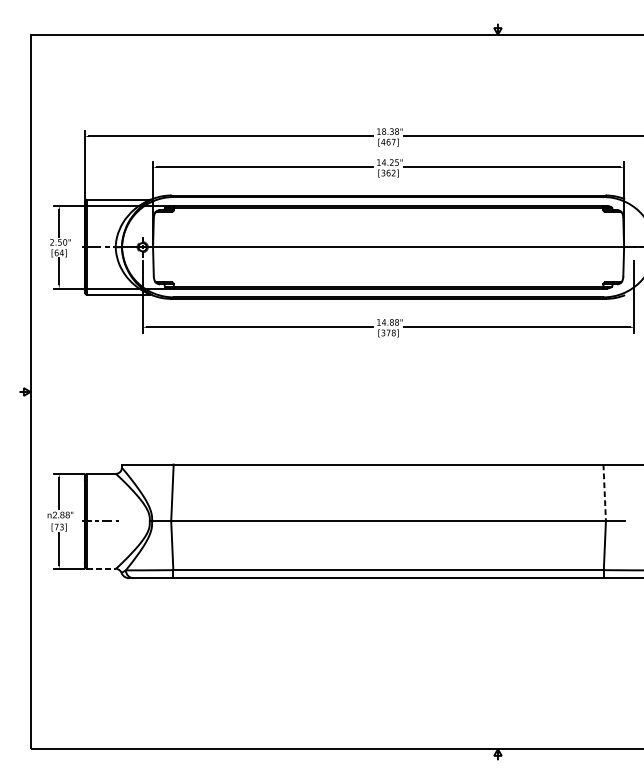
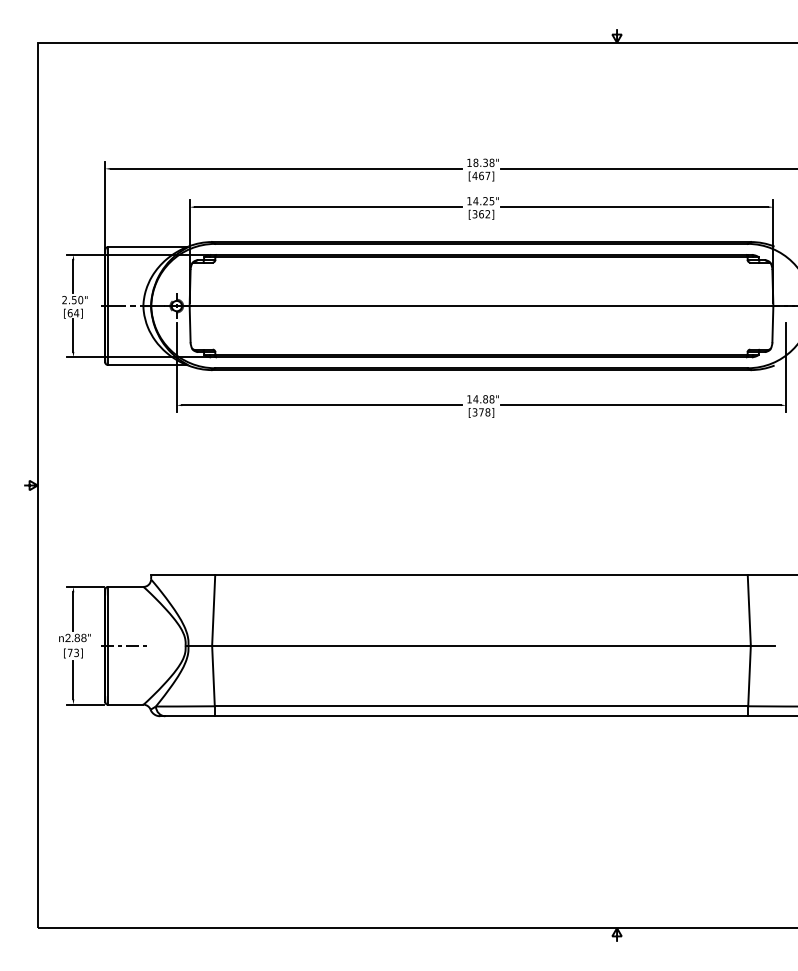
line: (604, 493) -> (749, 611), dashed -> solid
line: (101, 568) -> (125, 704), dashed -> solid

